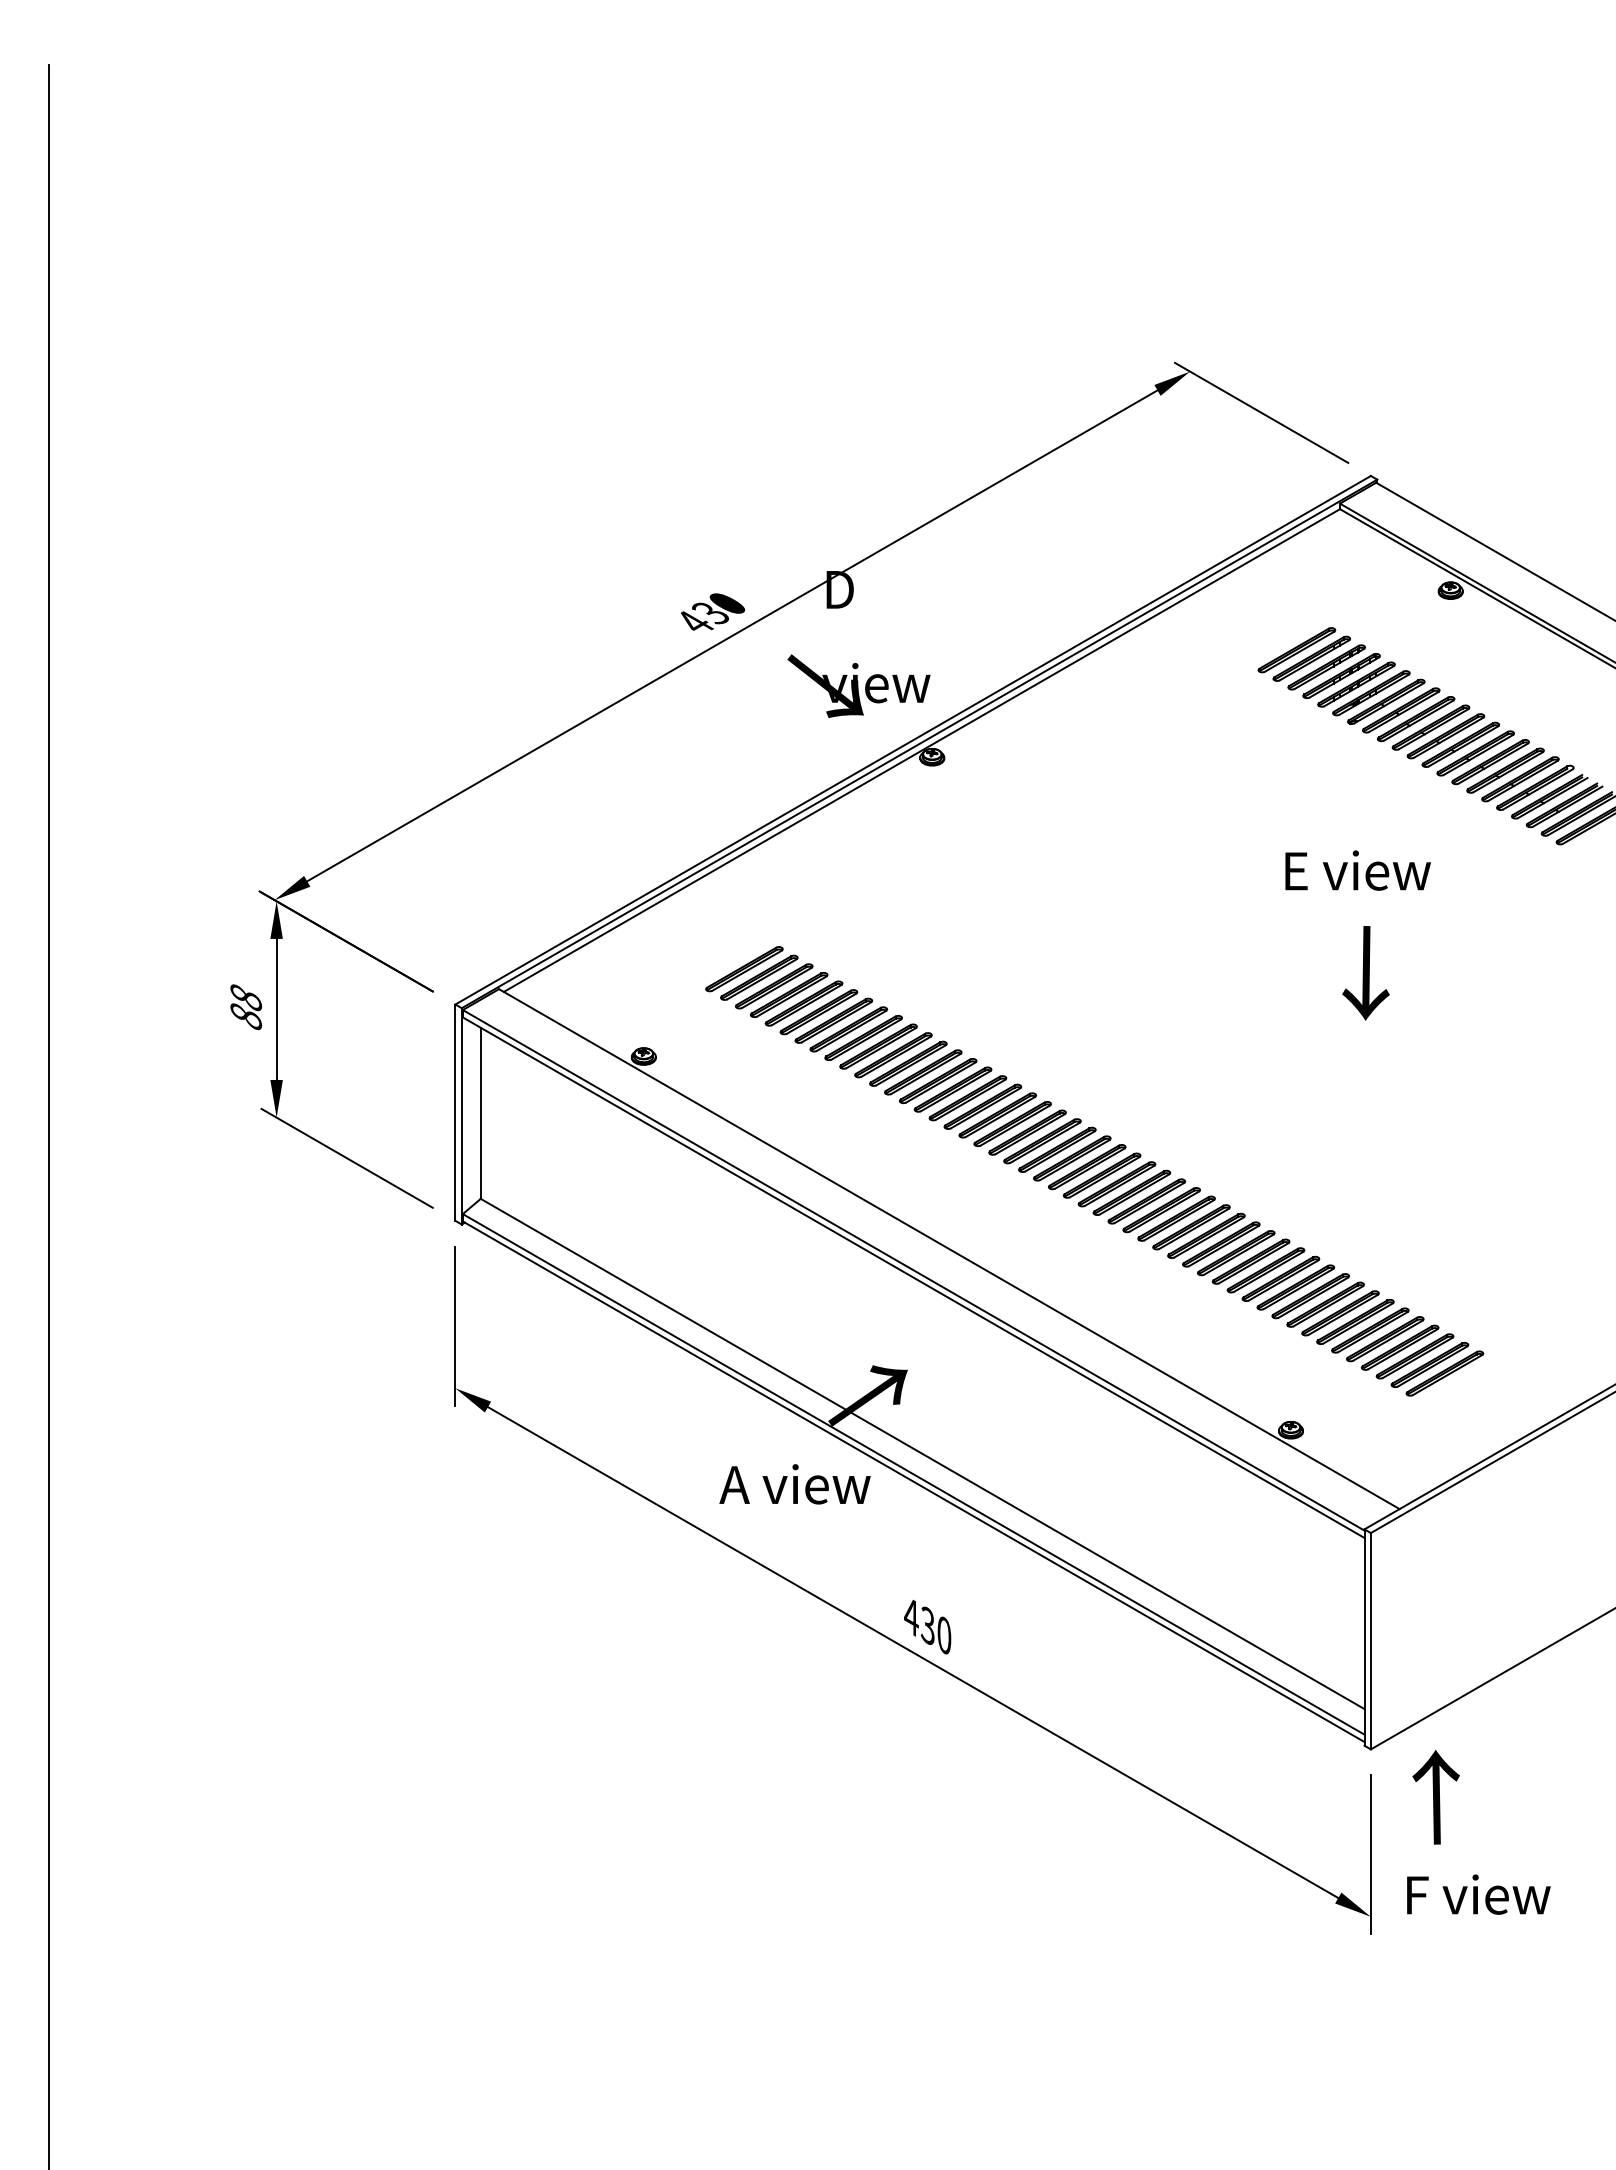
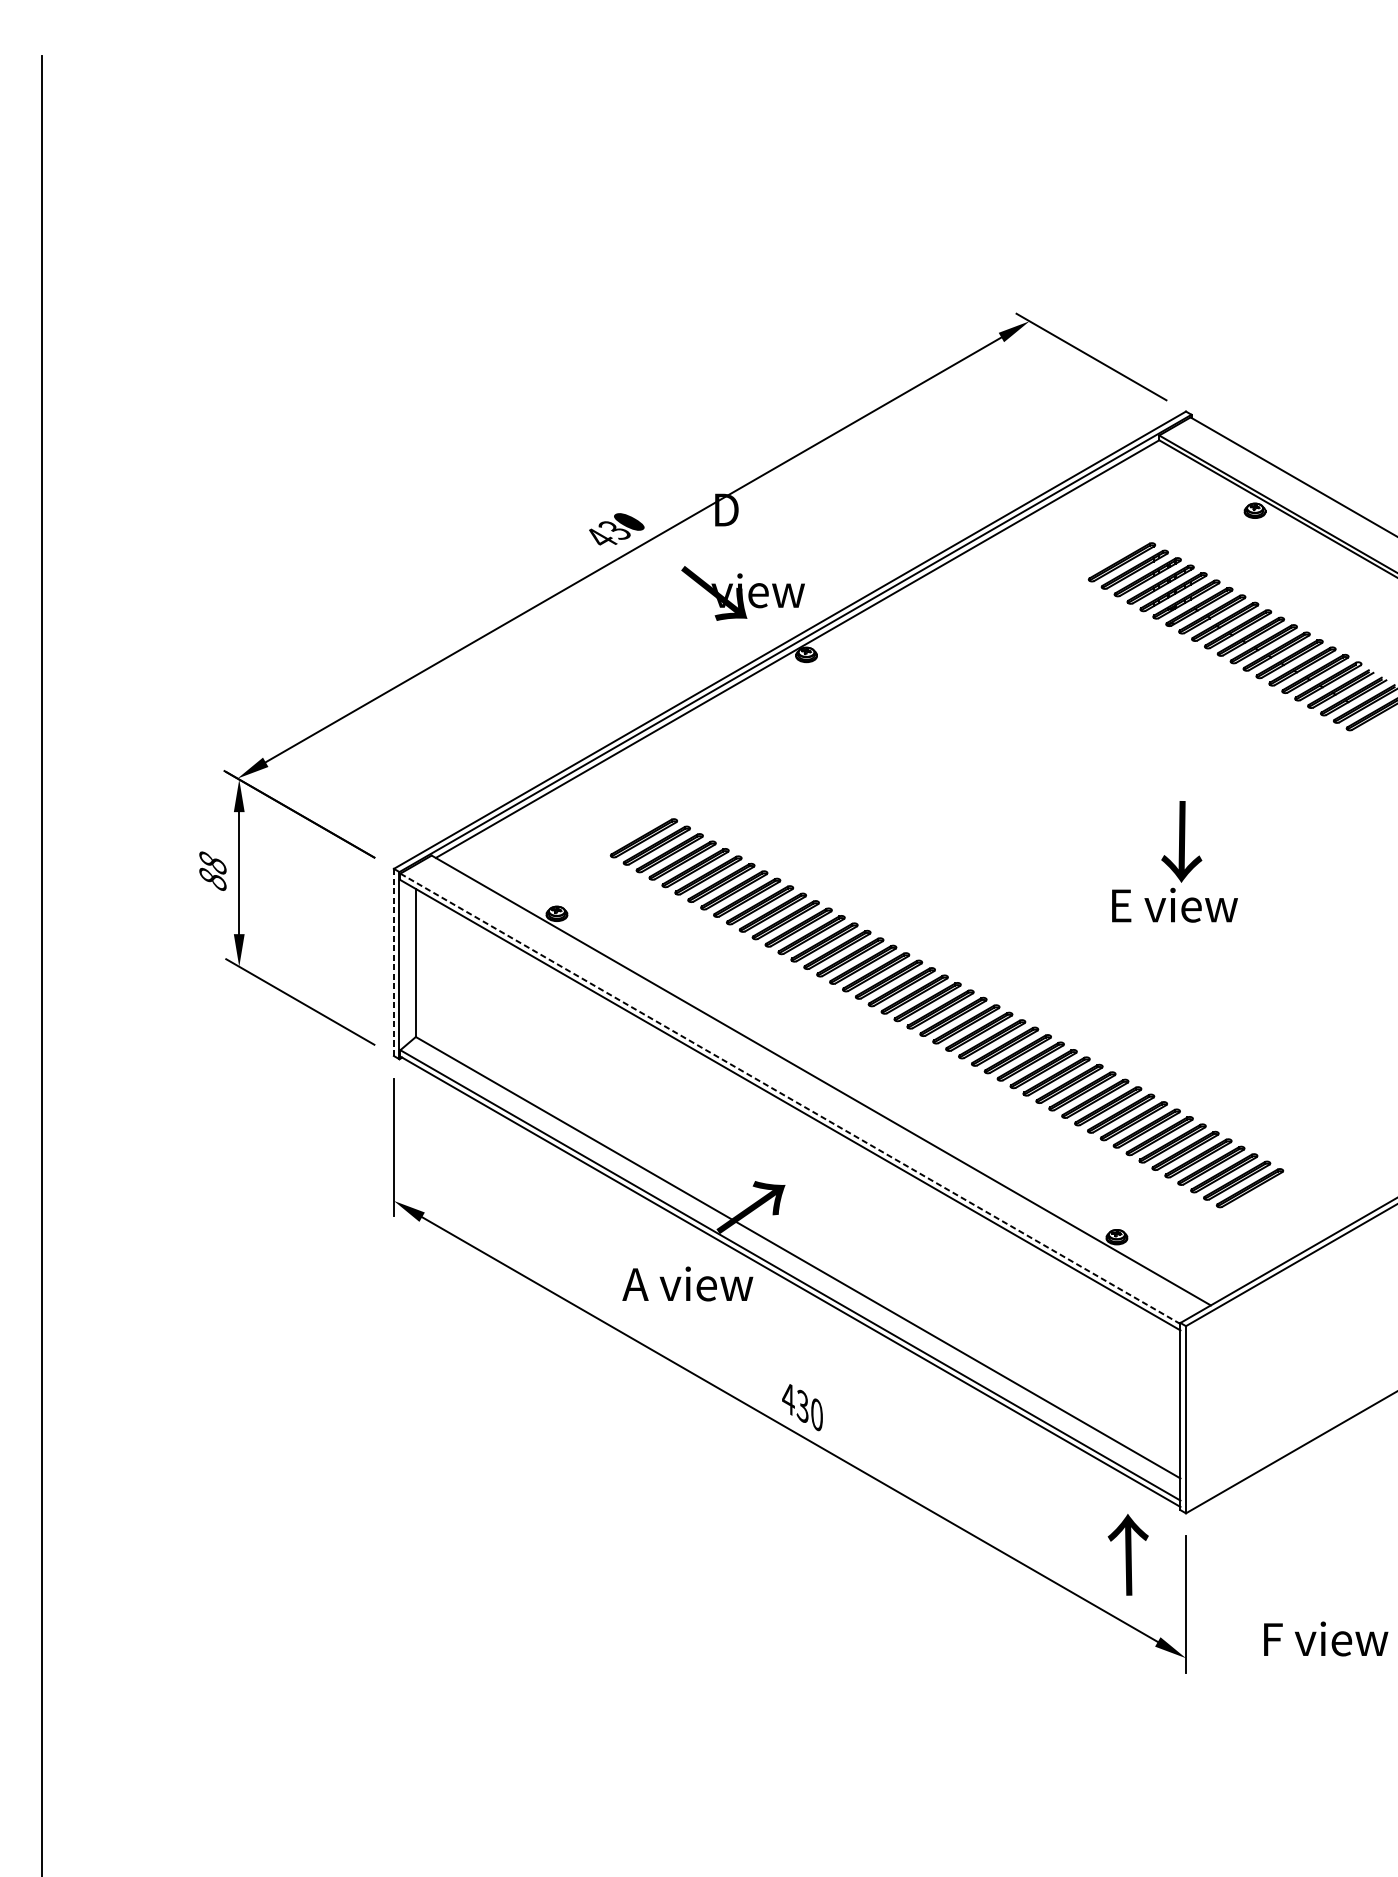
text: (1357, 870) -> (1174, 905), moved
line: (455, 1112) -> (394, 962), solid -> dashed
line: (913, 1270) -> (790, 1098), solid -> dashed
text: (1435, 1797) -> (1127, 1554), moved
text: (1478, 1894) -> (1325, 1638), moved

